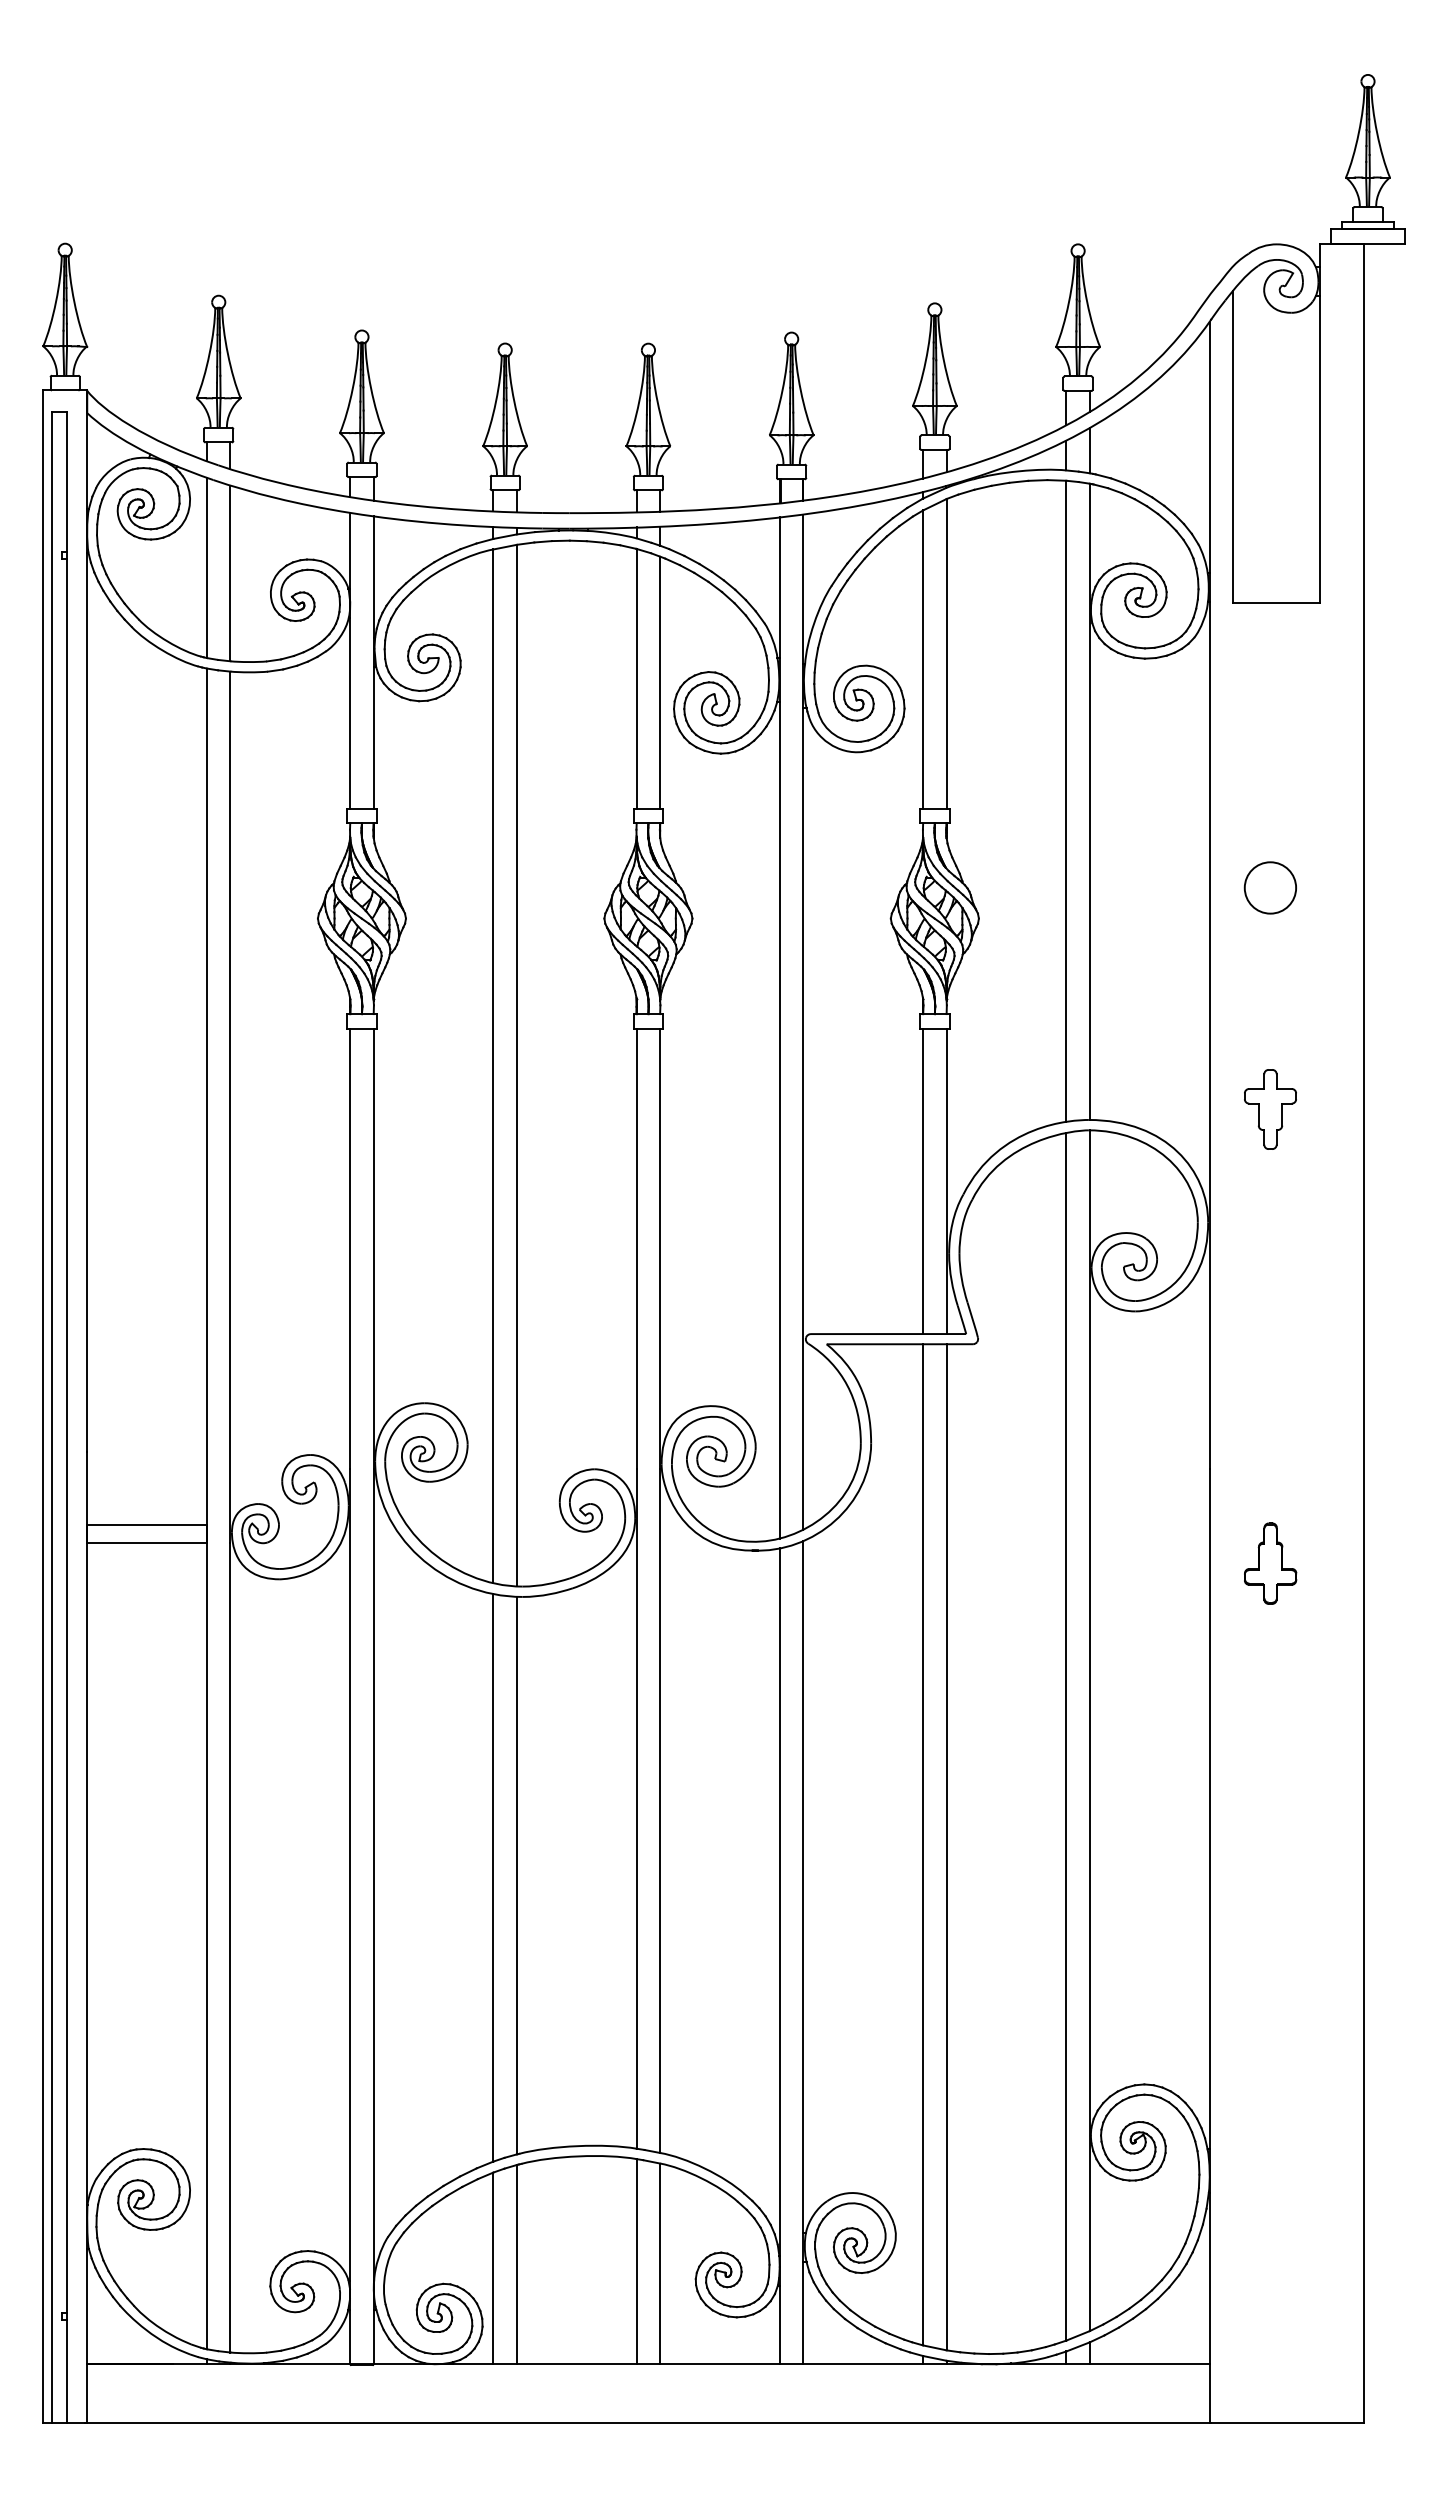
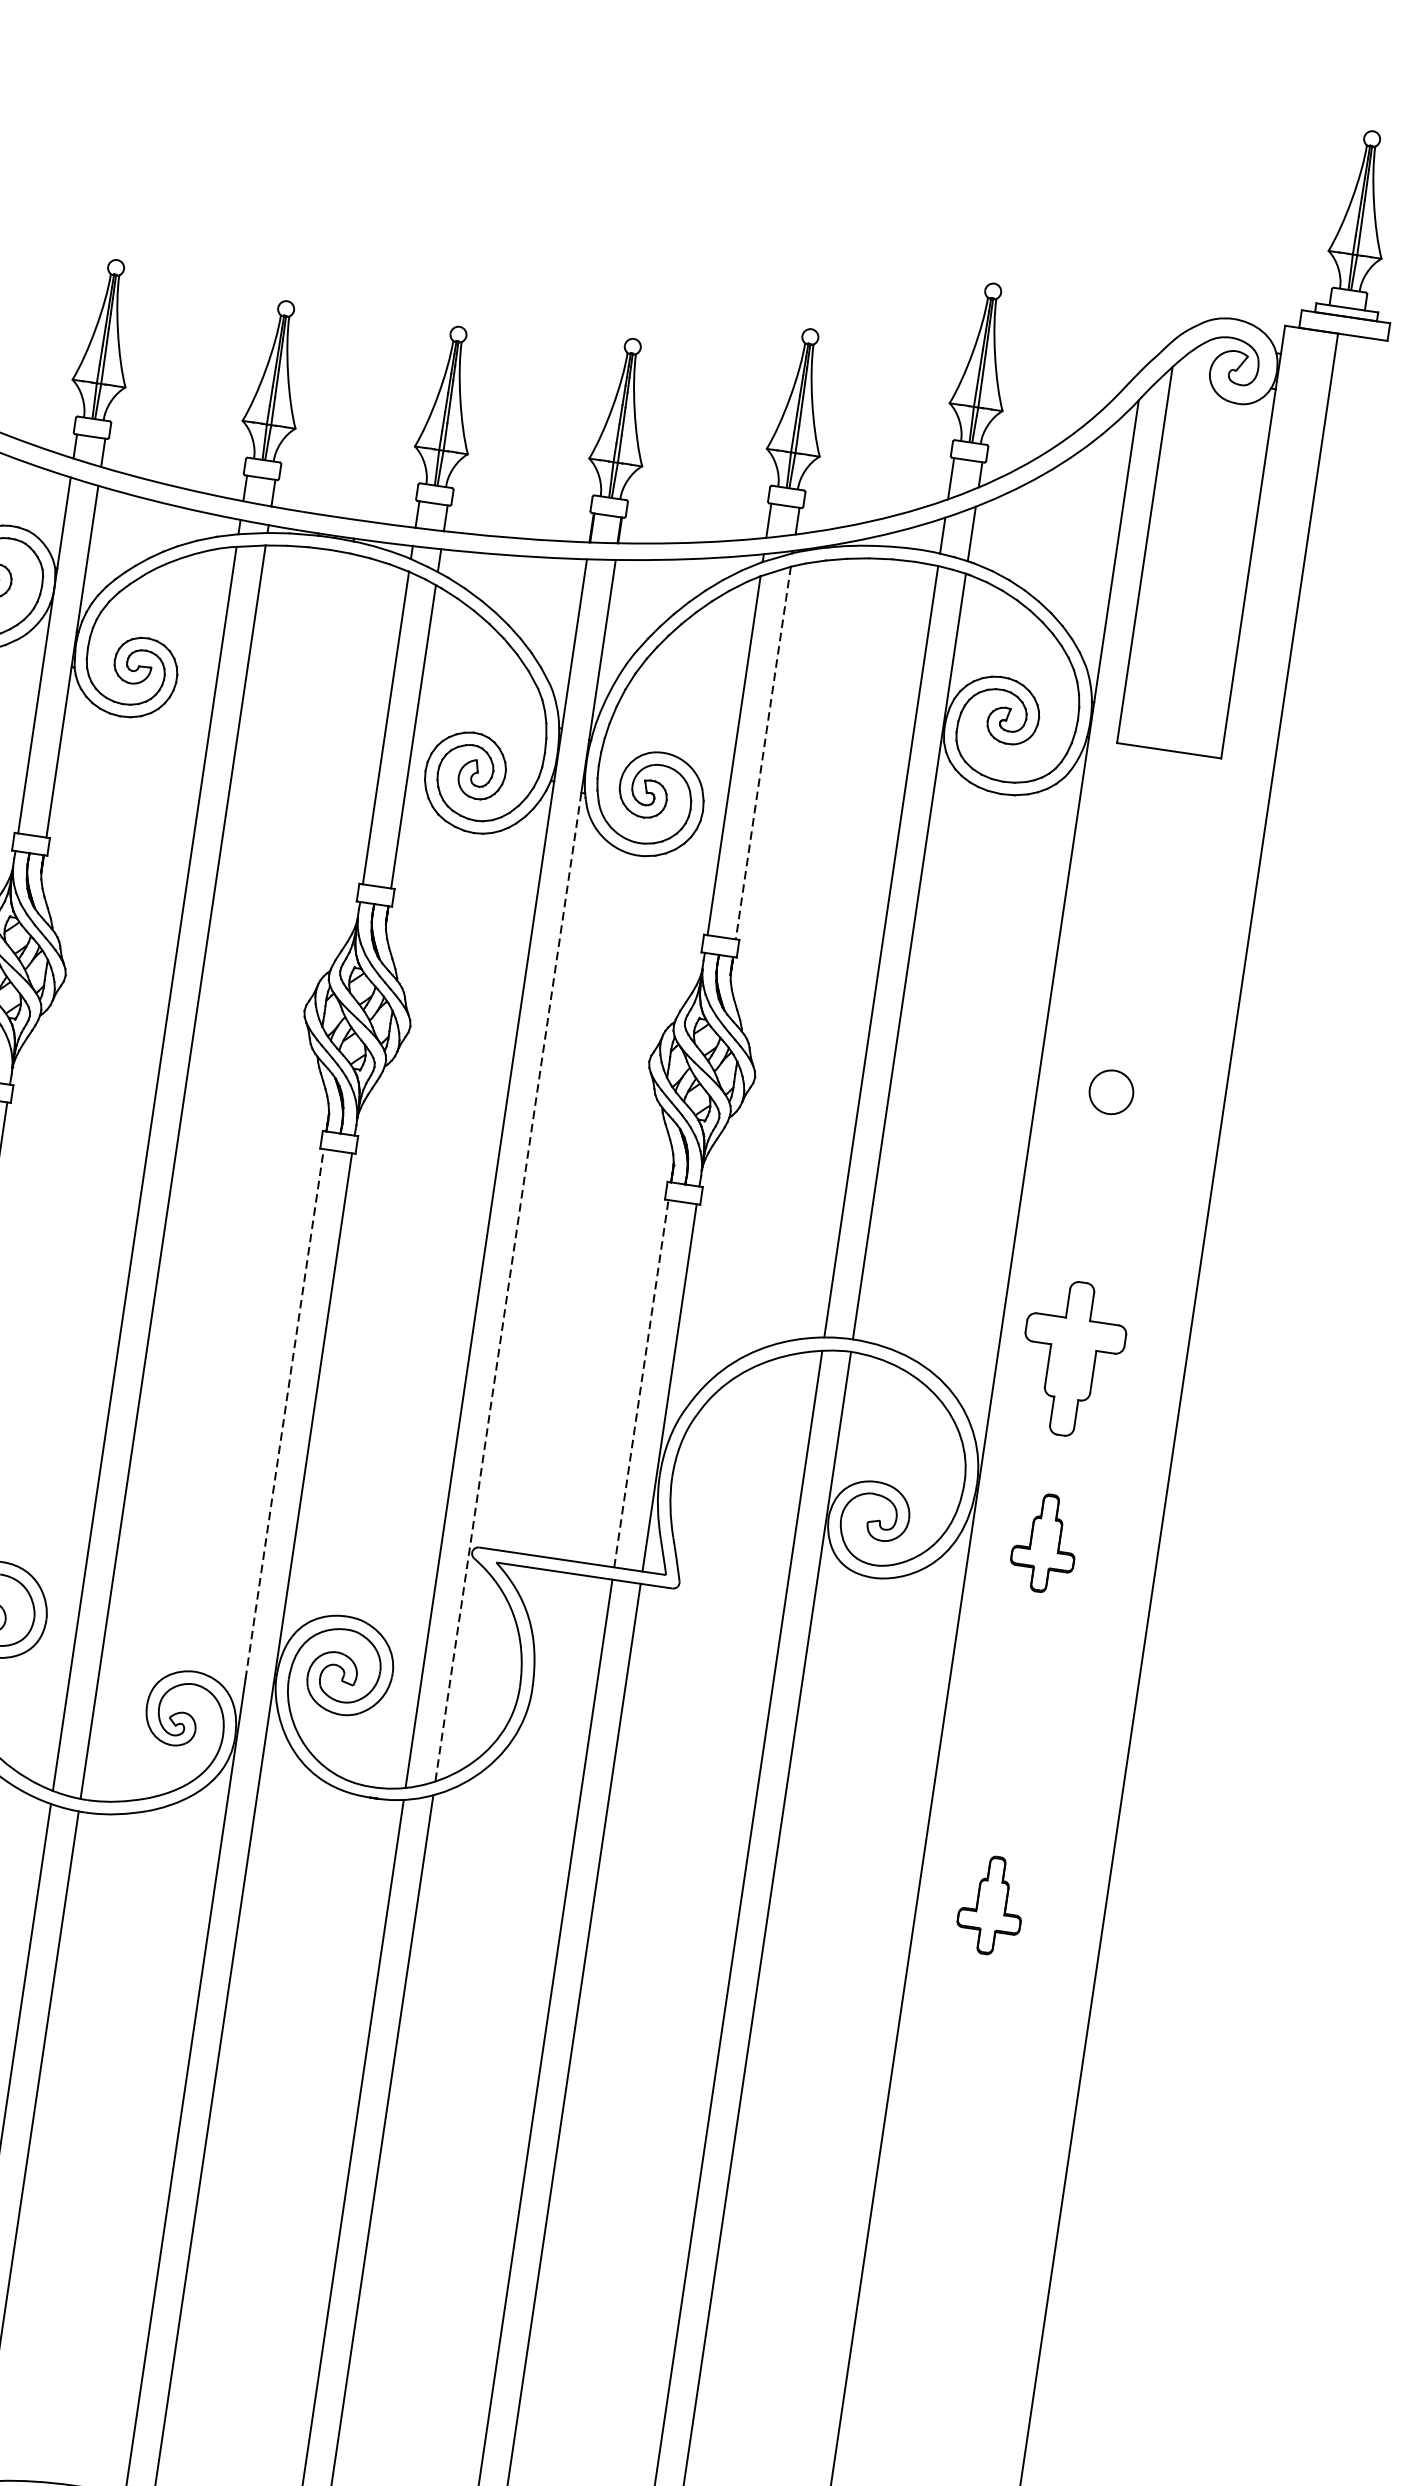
line: (946, 653) -> (763, 752), solid -> dashed
circle: (1270, 887) -> (1111, 1091), size x0.7
part: (1270, 1109) -> (1072, 1358), size x1.6
line: (803, 1118) -> (508, 1286), solid -> dashed
line: (923, 1181) -> (641, 1383), solid -> dashed
line: (636, 1248) -> (284, 1413), solid -> dashed
part: (1270, 1262) -> (1044, 1543), added

